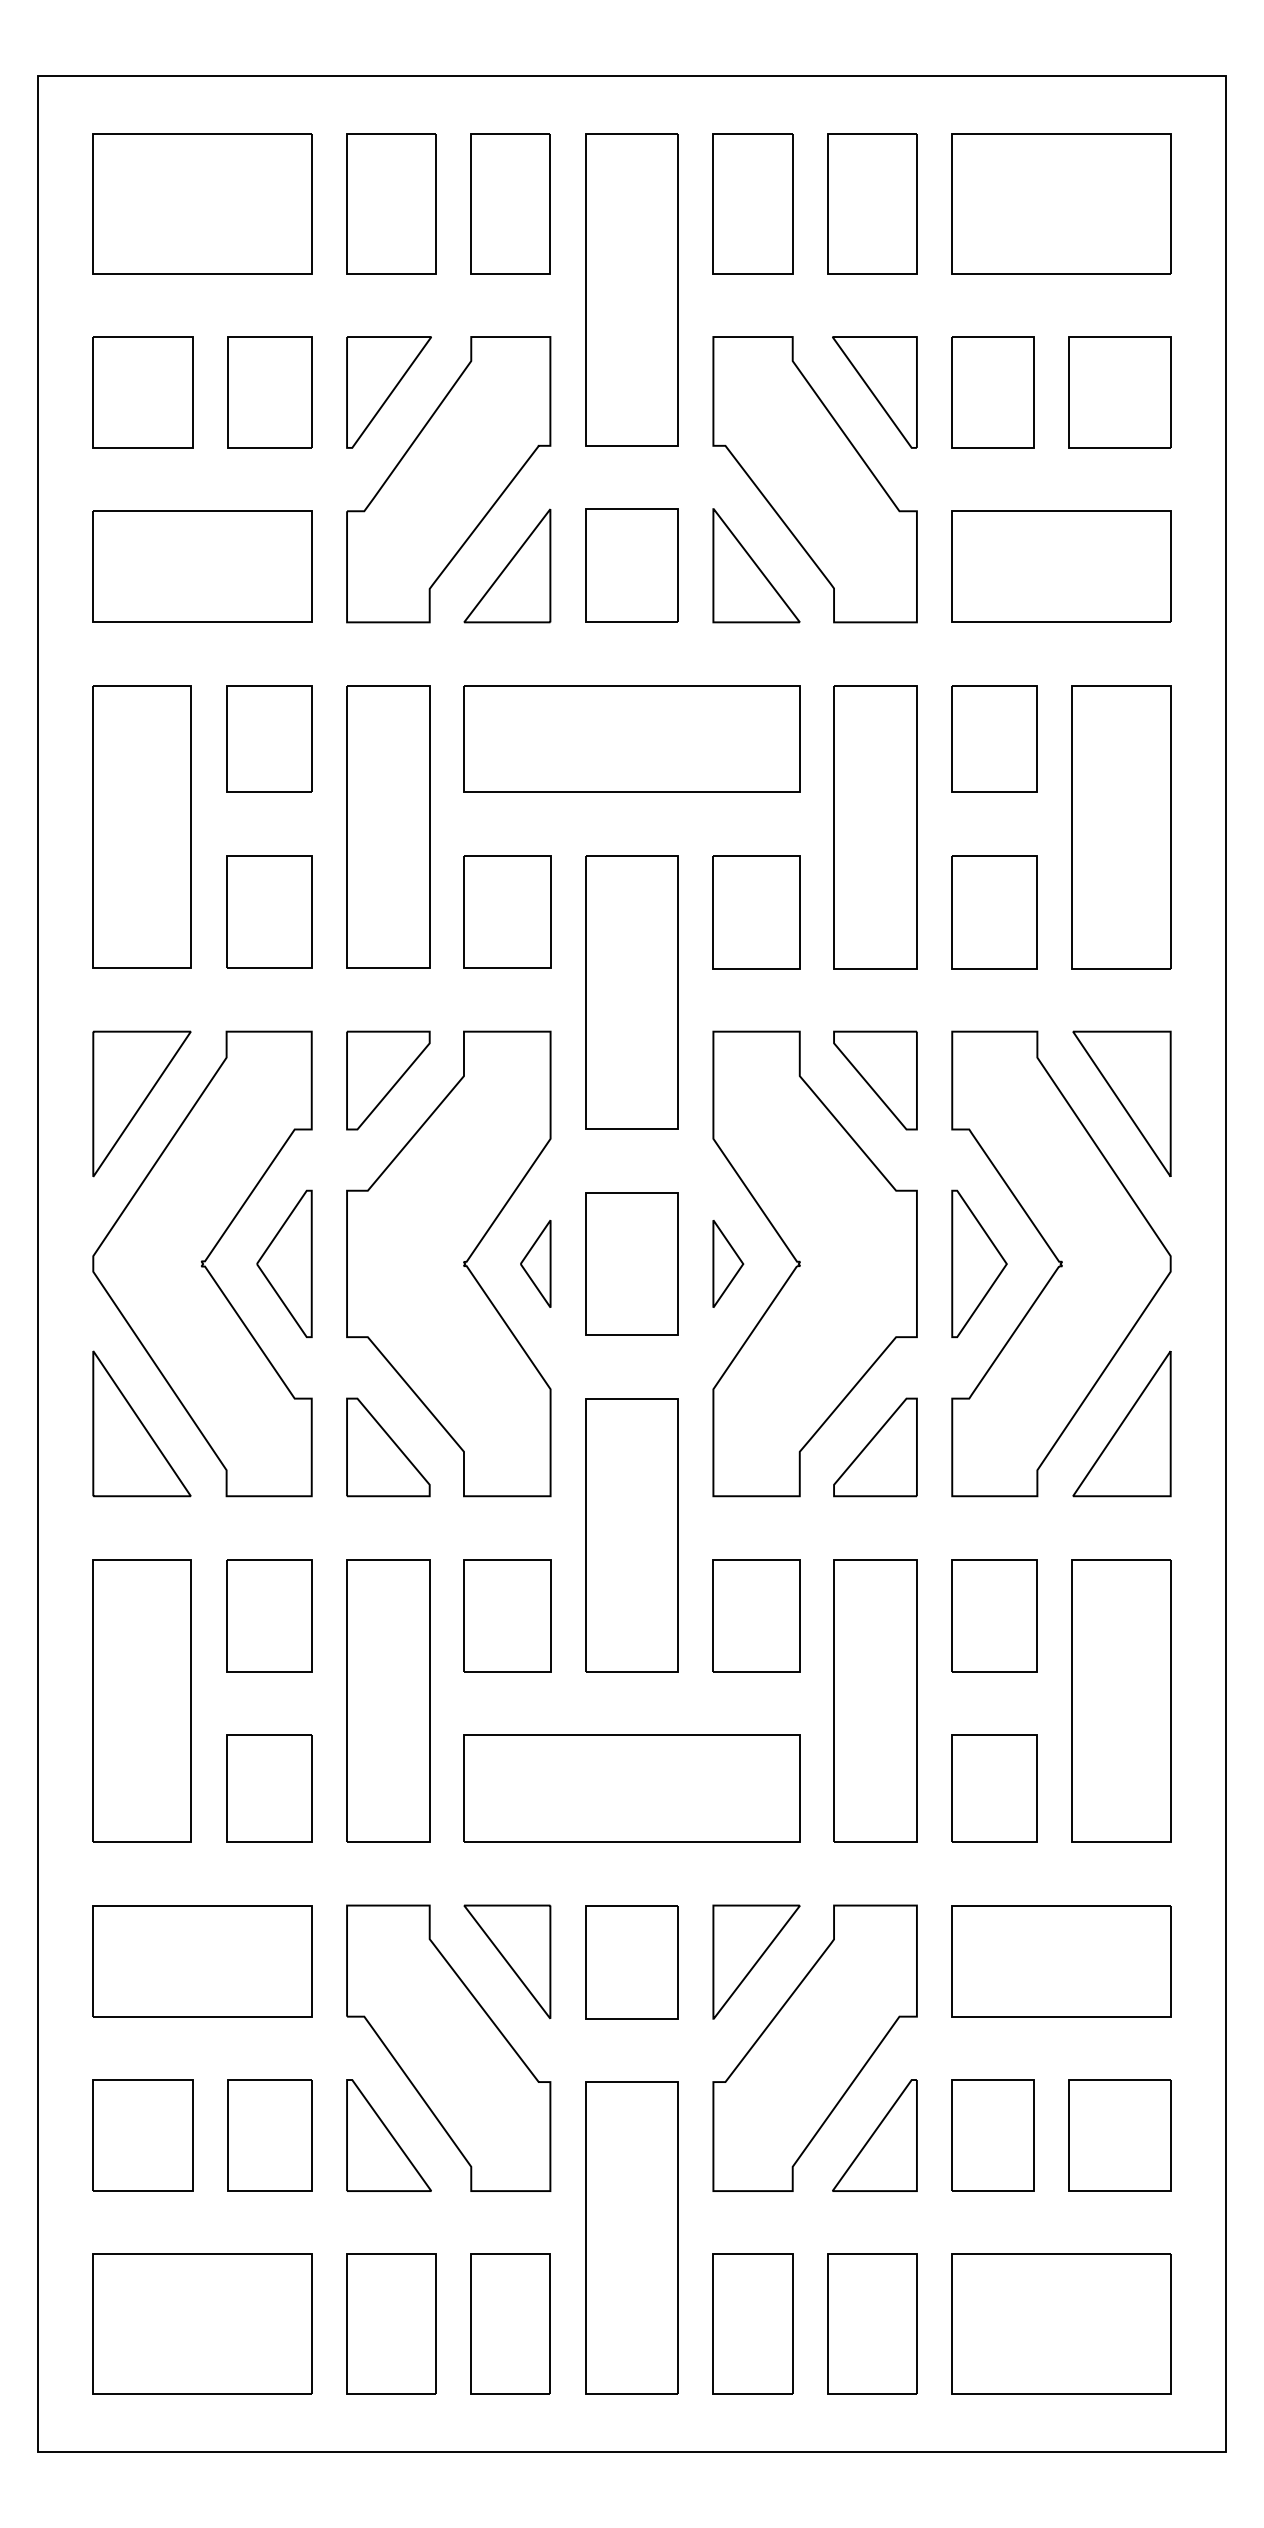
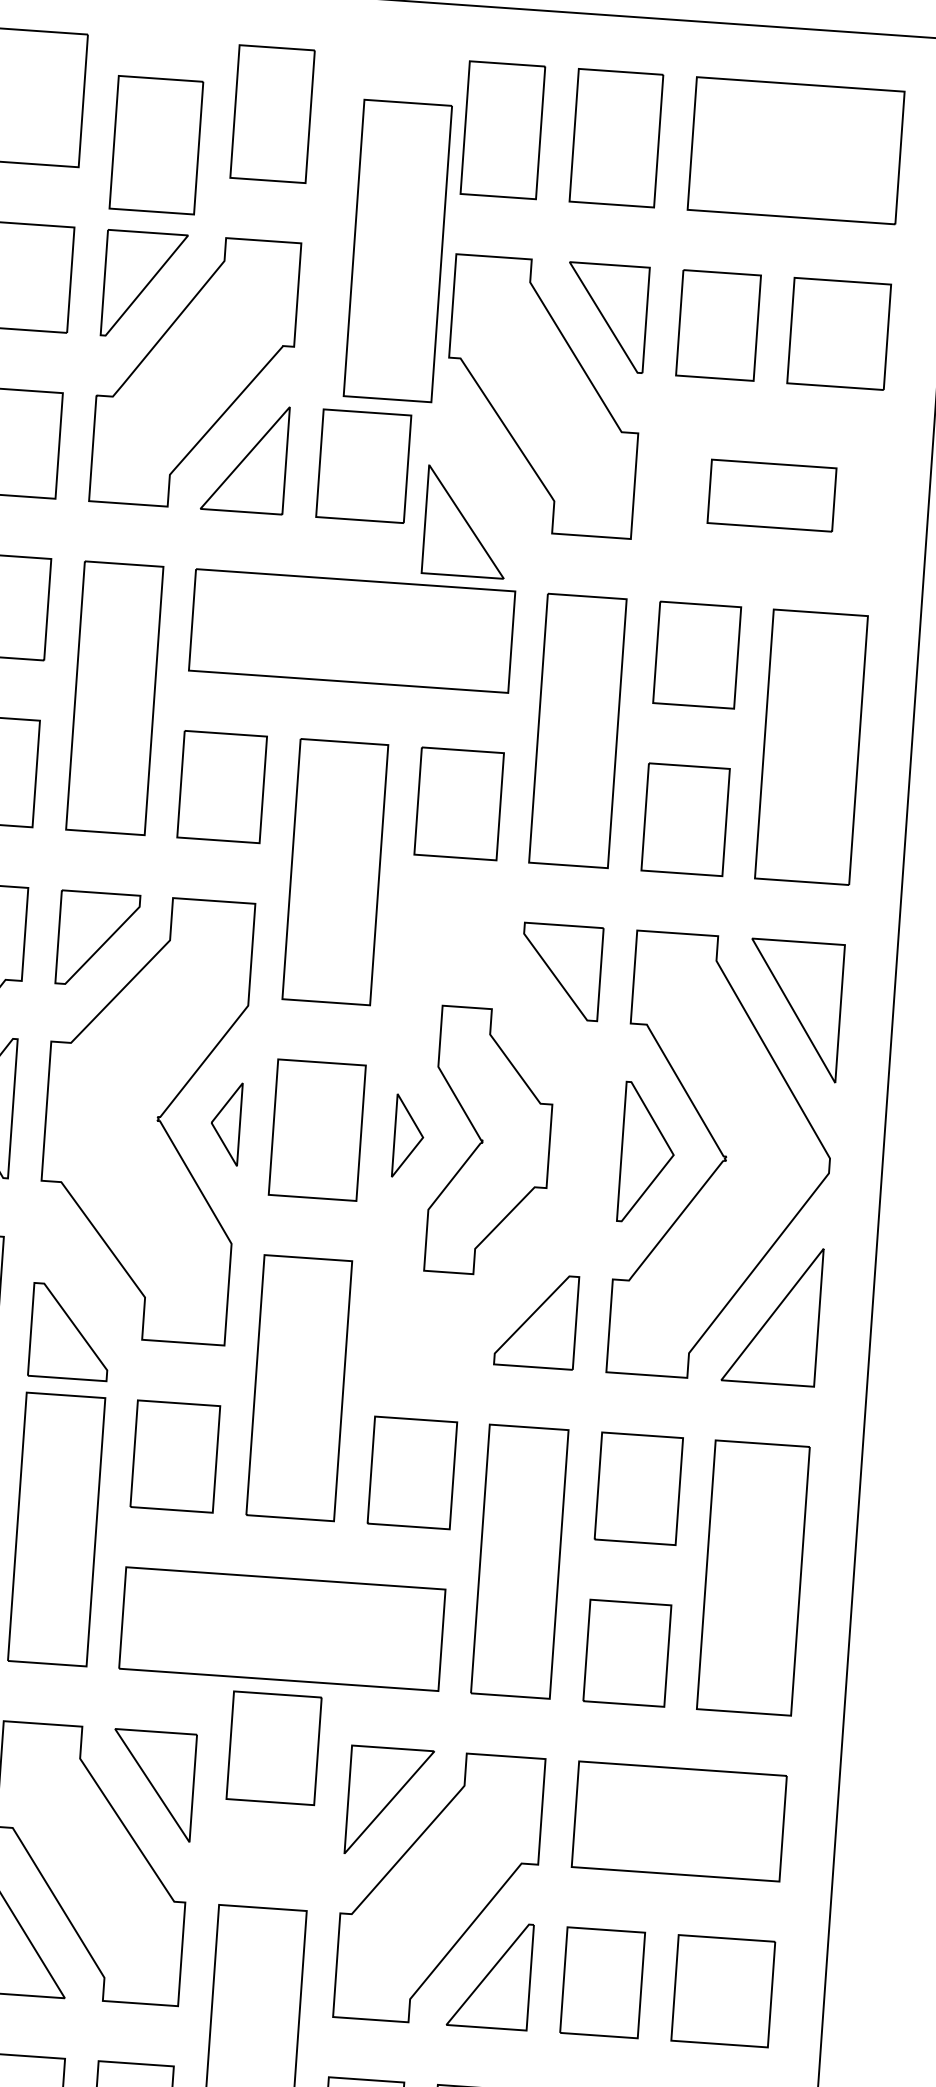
part: (391, 203) -> (156, 144), moved
part: (631, 289) -> (397, 250), moved
part: (756, 565) -> (466, 521), moved
part: (1061, 566) -> (772, 495), size x0.6
part: (814, 1263) -> (490, 1141), size x0.6
part: (388, 1447) -> (70, 1332), moved
part: (631, 1962) -> (273, 1748), moved

